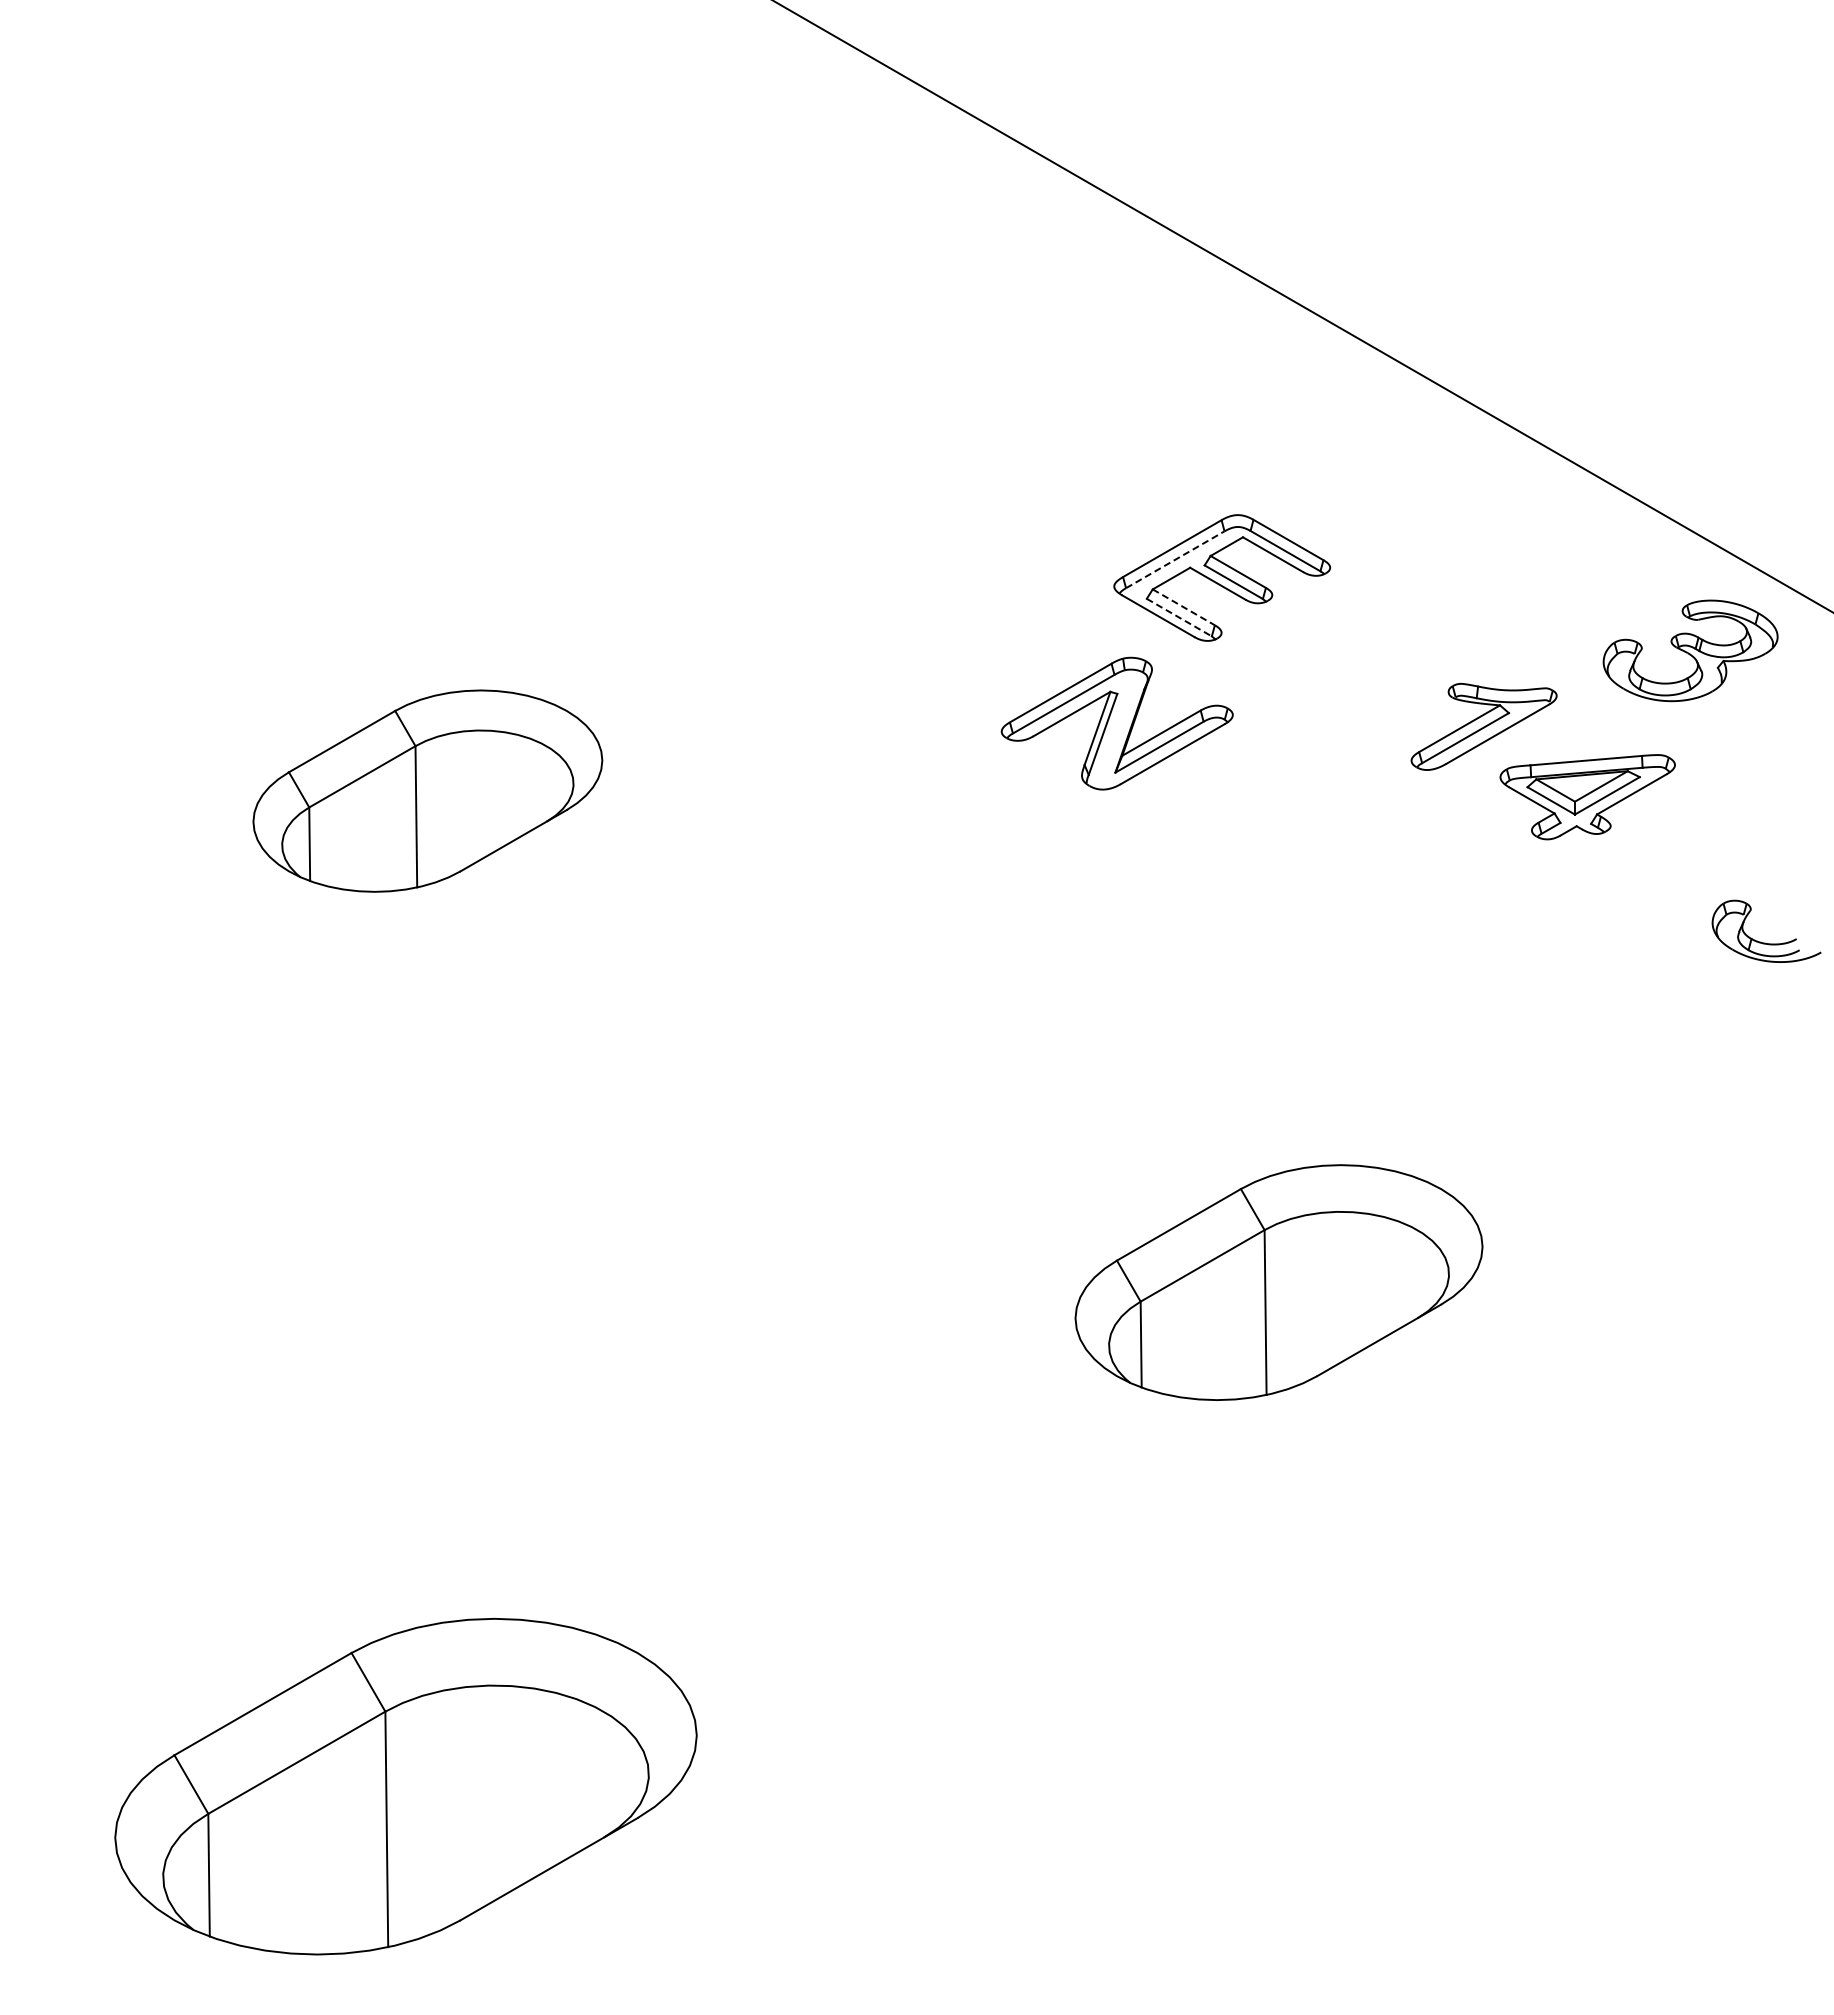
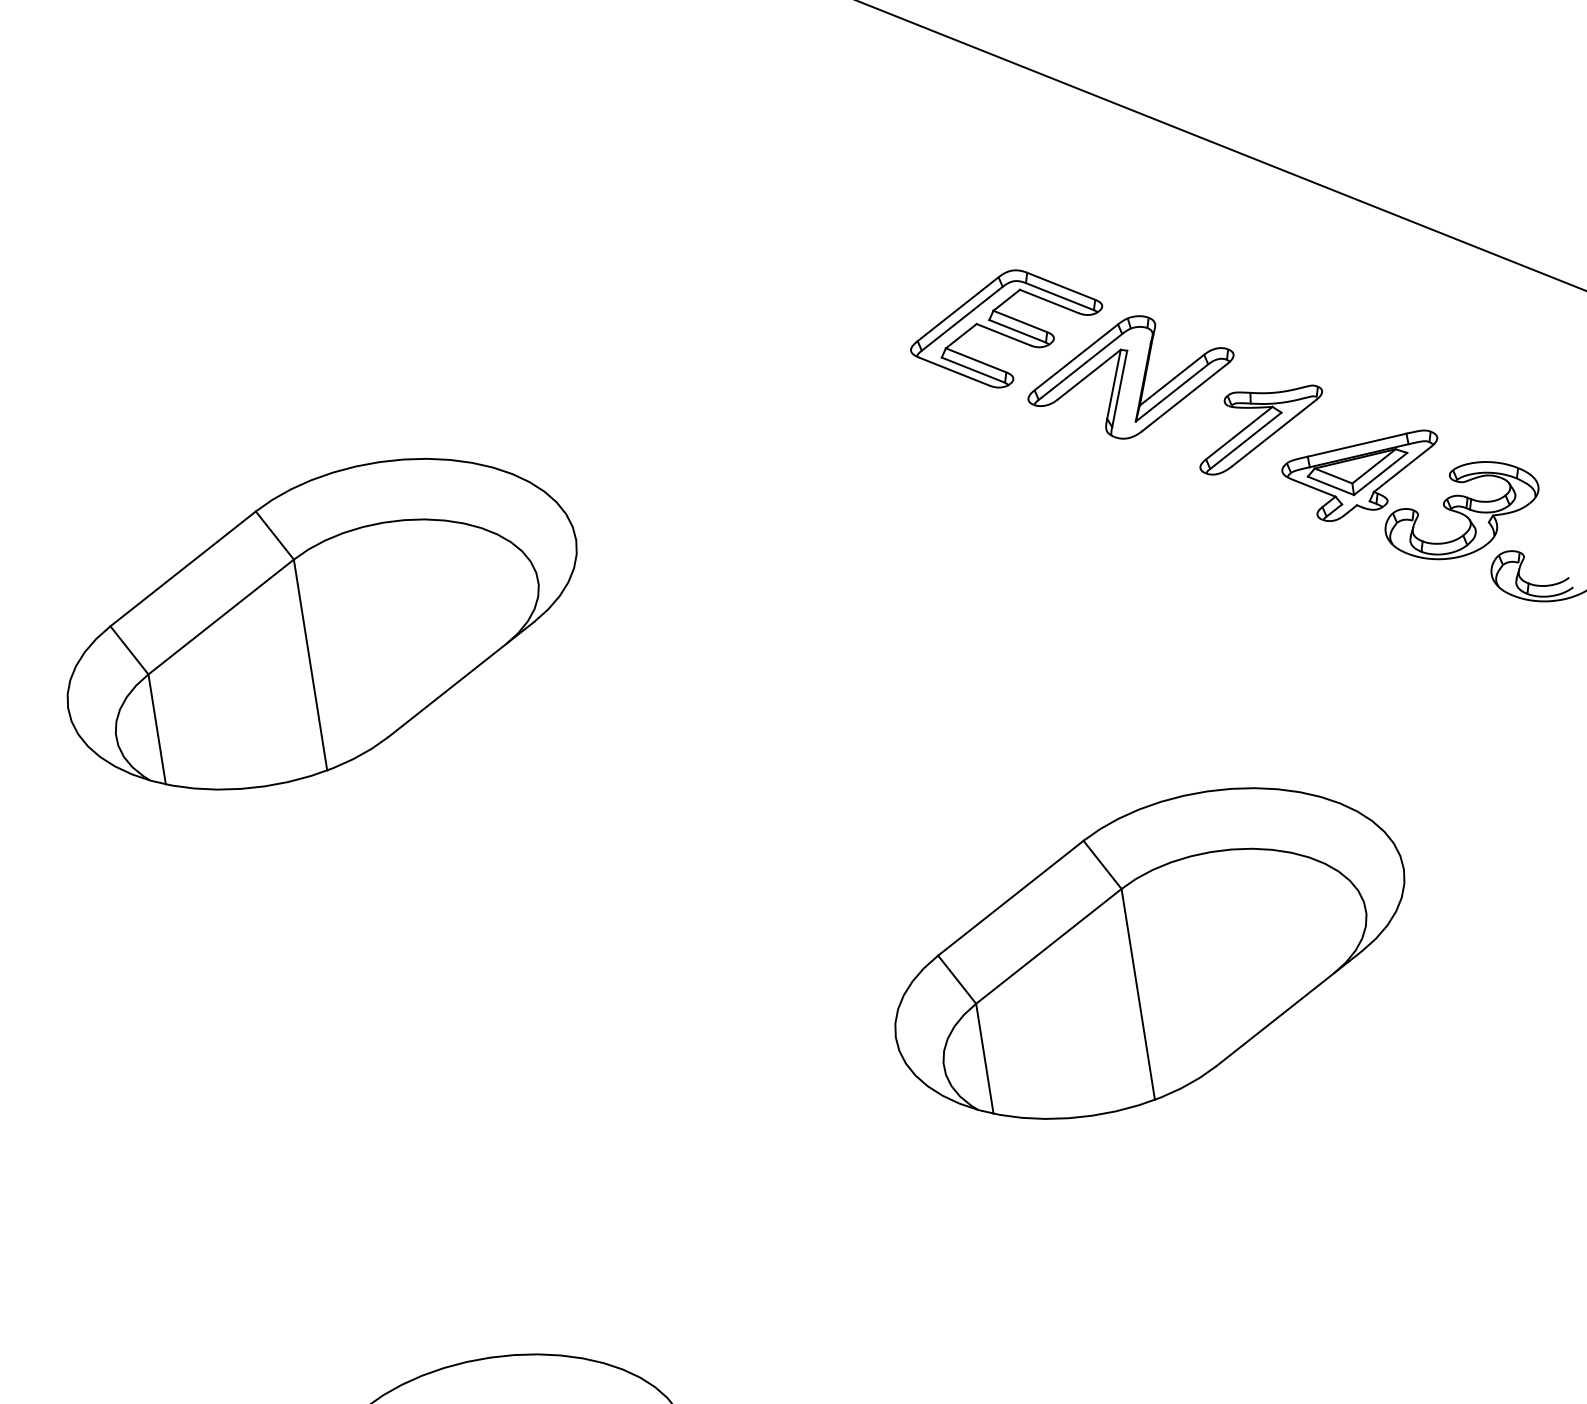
line: (1175, 559) -> (962, 318), dashed -> solid
line: (1183, 607) -> (975, 360), dashed -> solid
line: (1179, 617) -> (973, 370), dashed -> solid
part: (1690, 650) -> (1462, 510), moved
part: (1116, 723) -> (1130, 377), moved
part: (427, 790) -> (321, 623), size x1.67
part: (1278, 1282) -> (1149, 953), size x1.43

